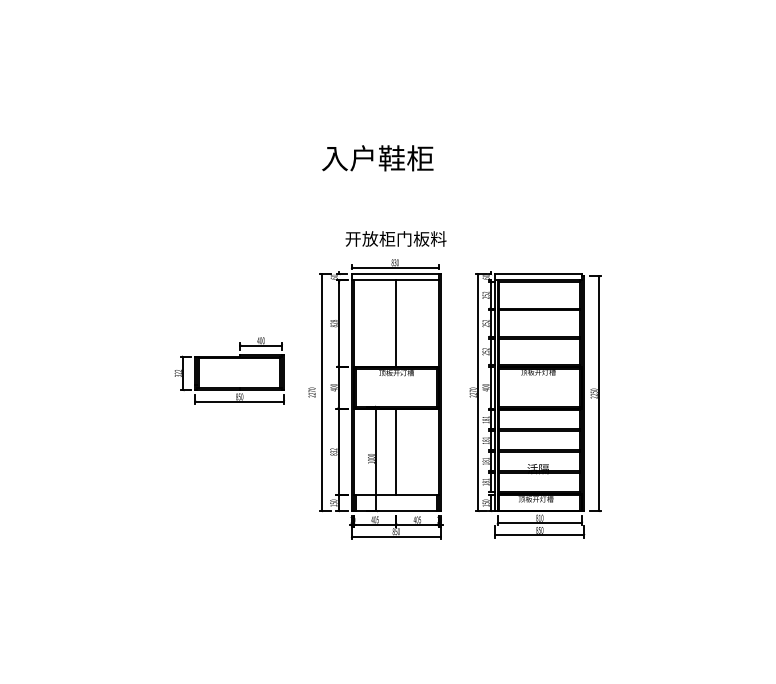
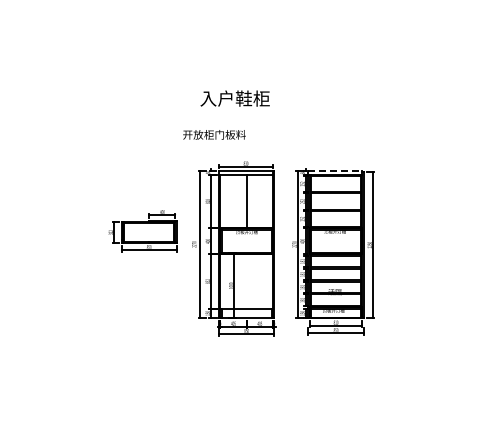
text: (396, 238) -> (214, 134), moved
line: (538, 273) -> (335, 170), solid -> dashed
line: (396, 452) -> (246, 281), removed

